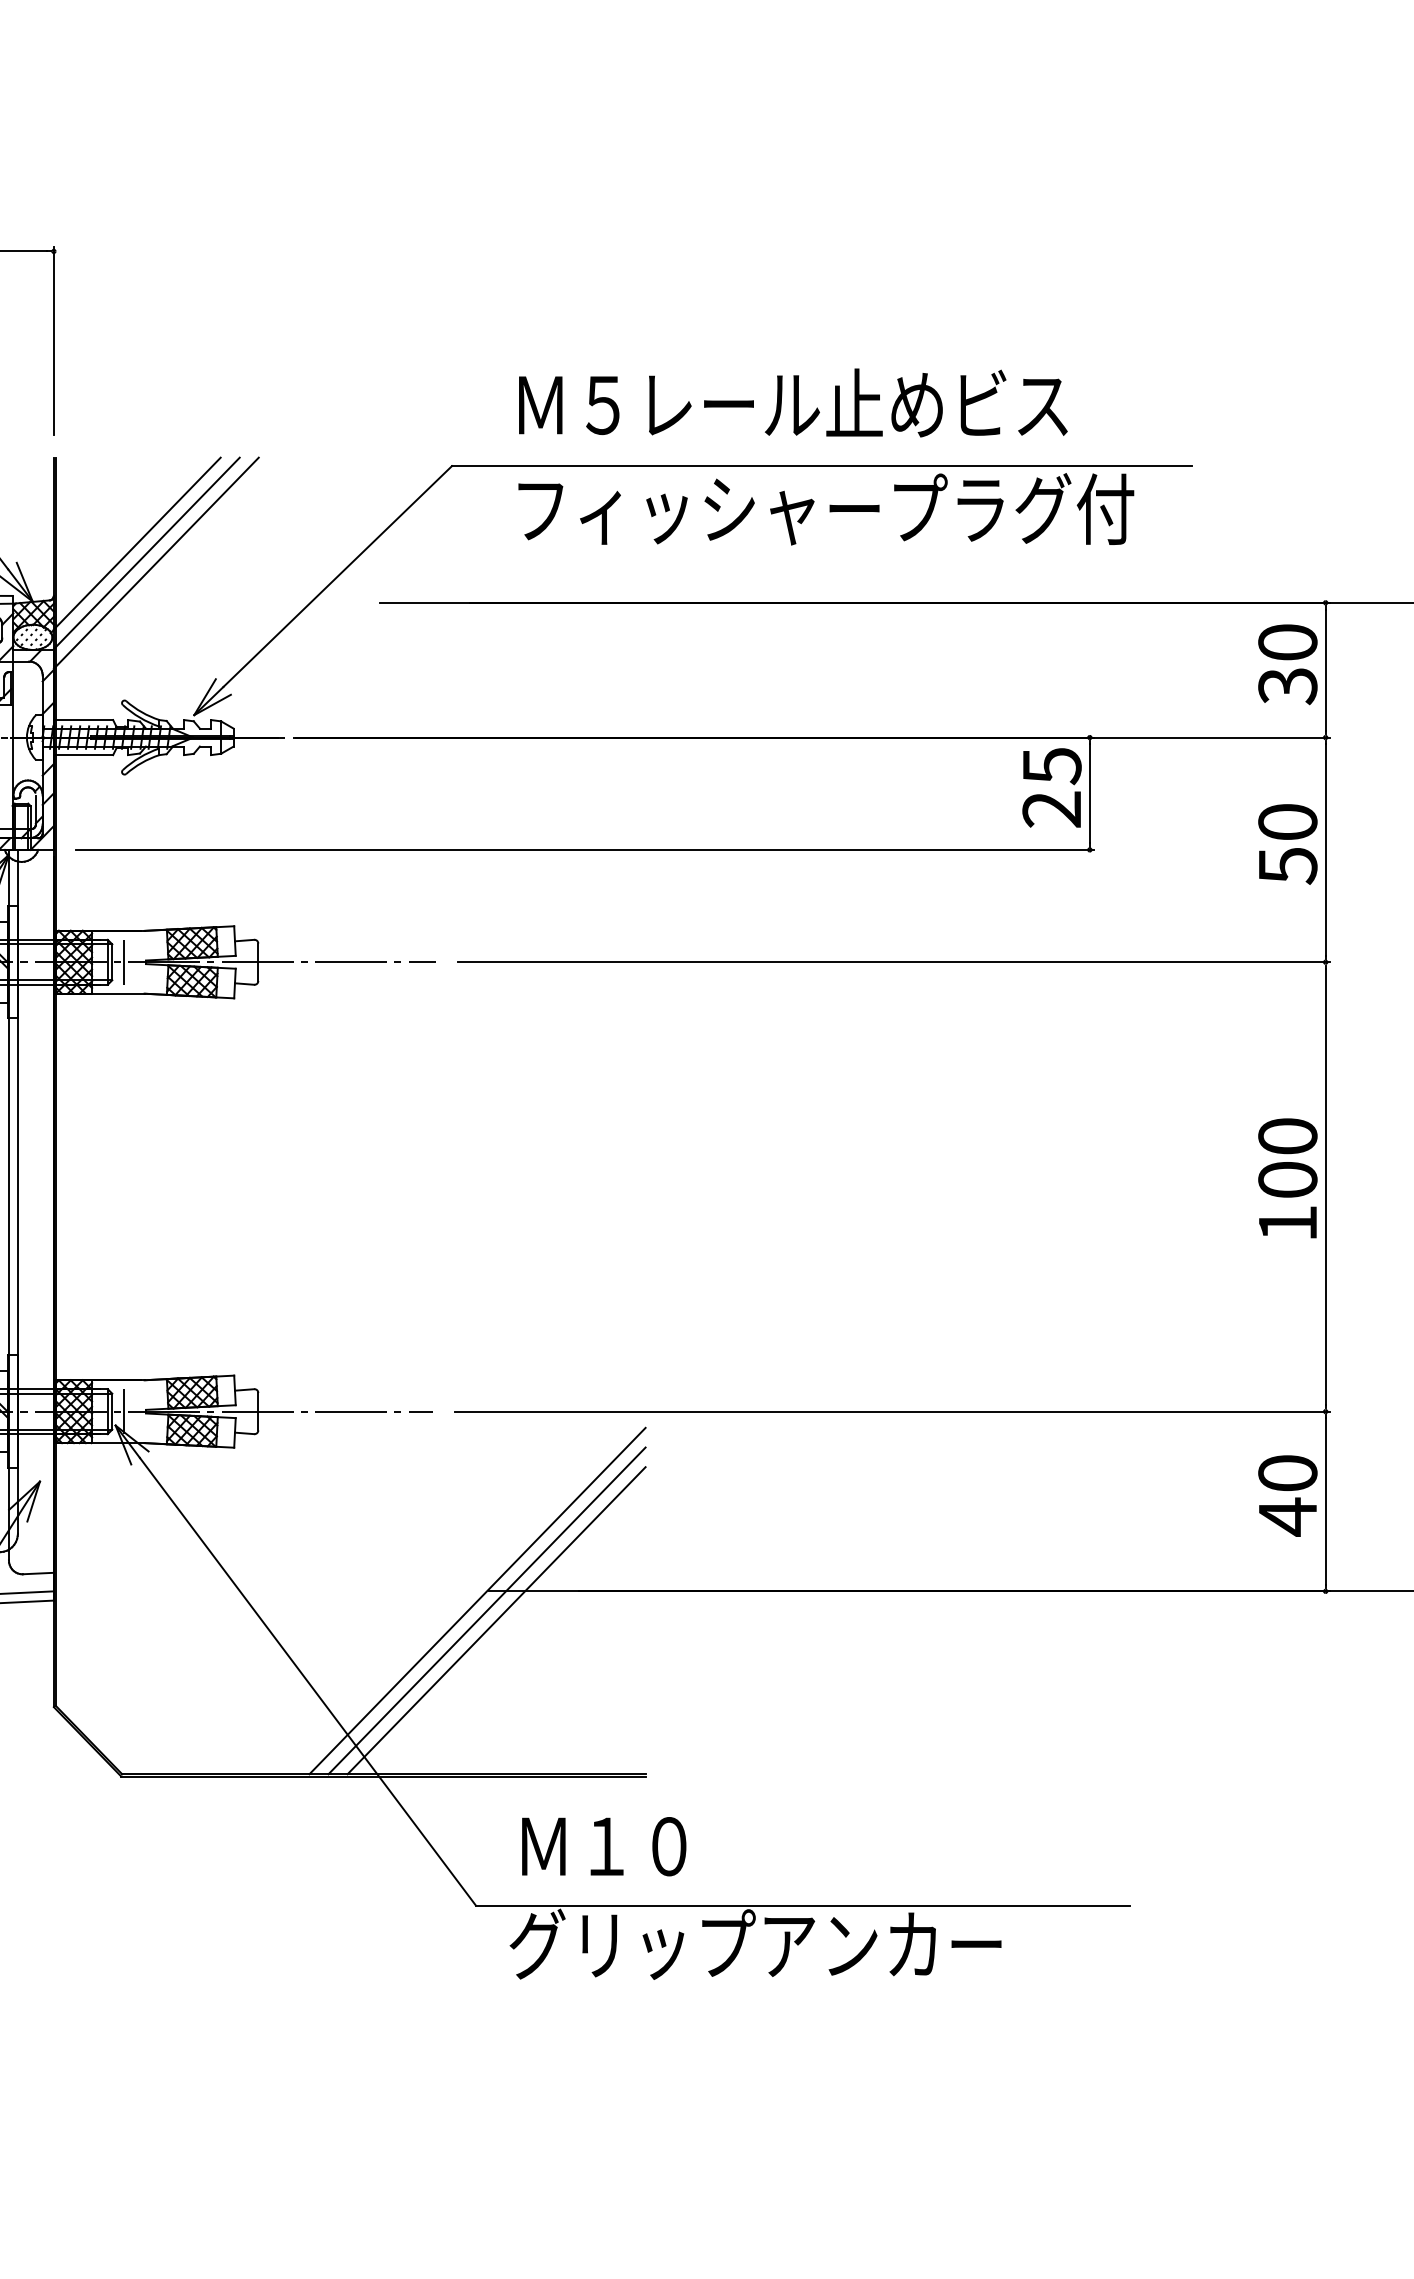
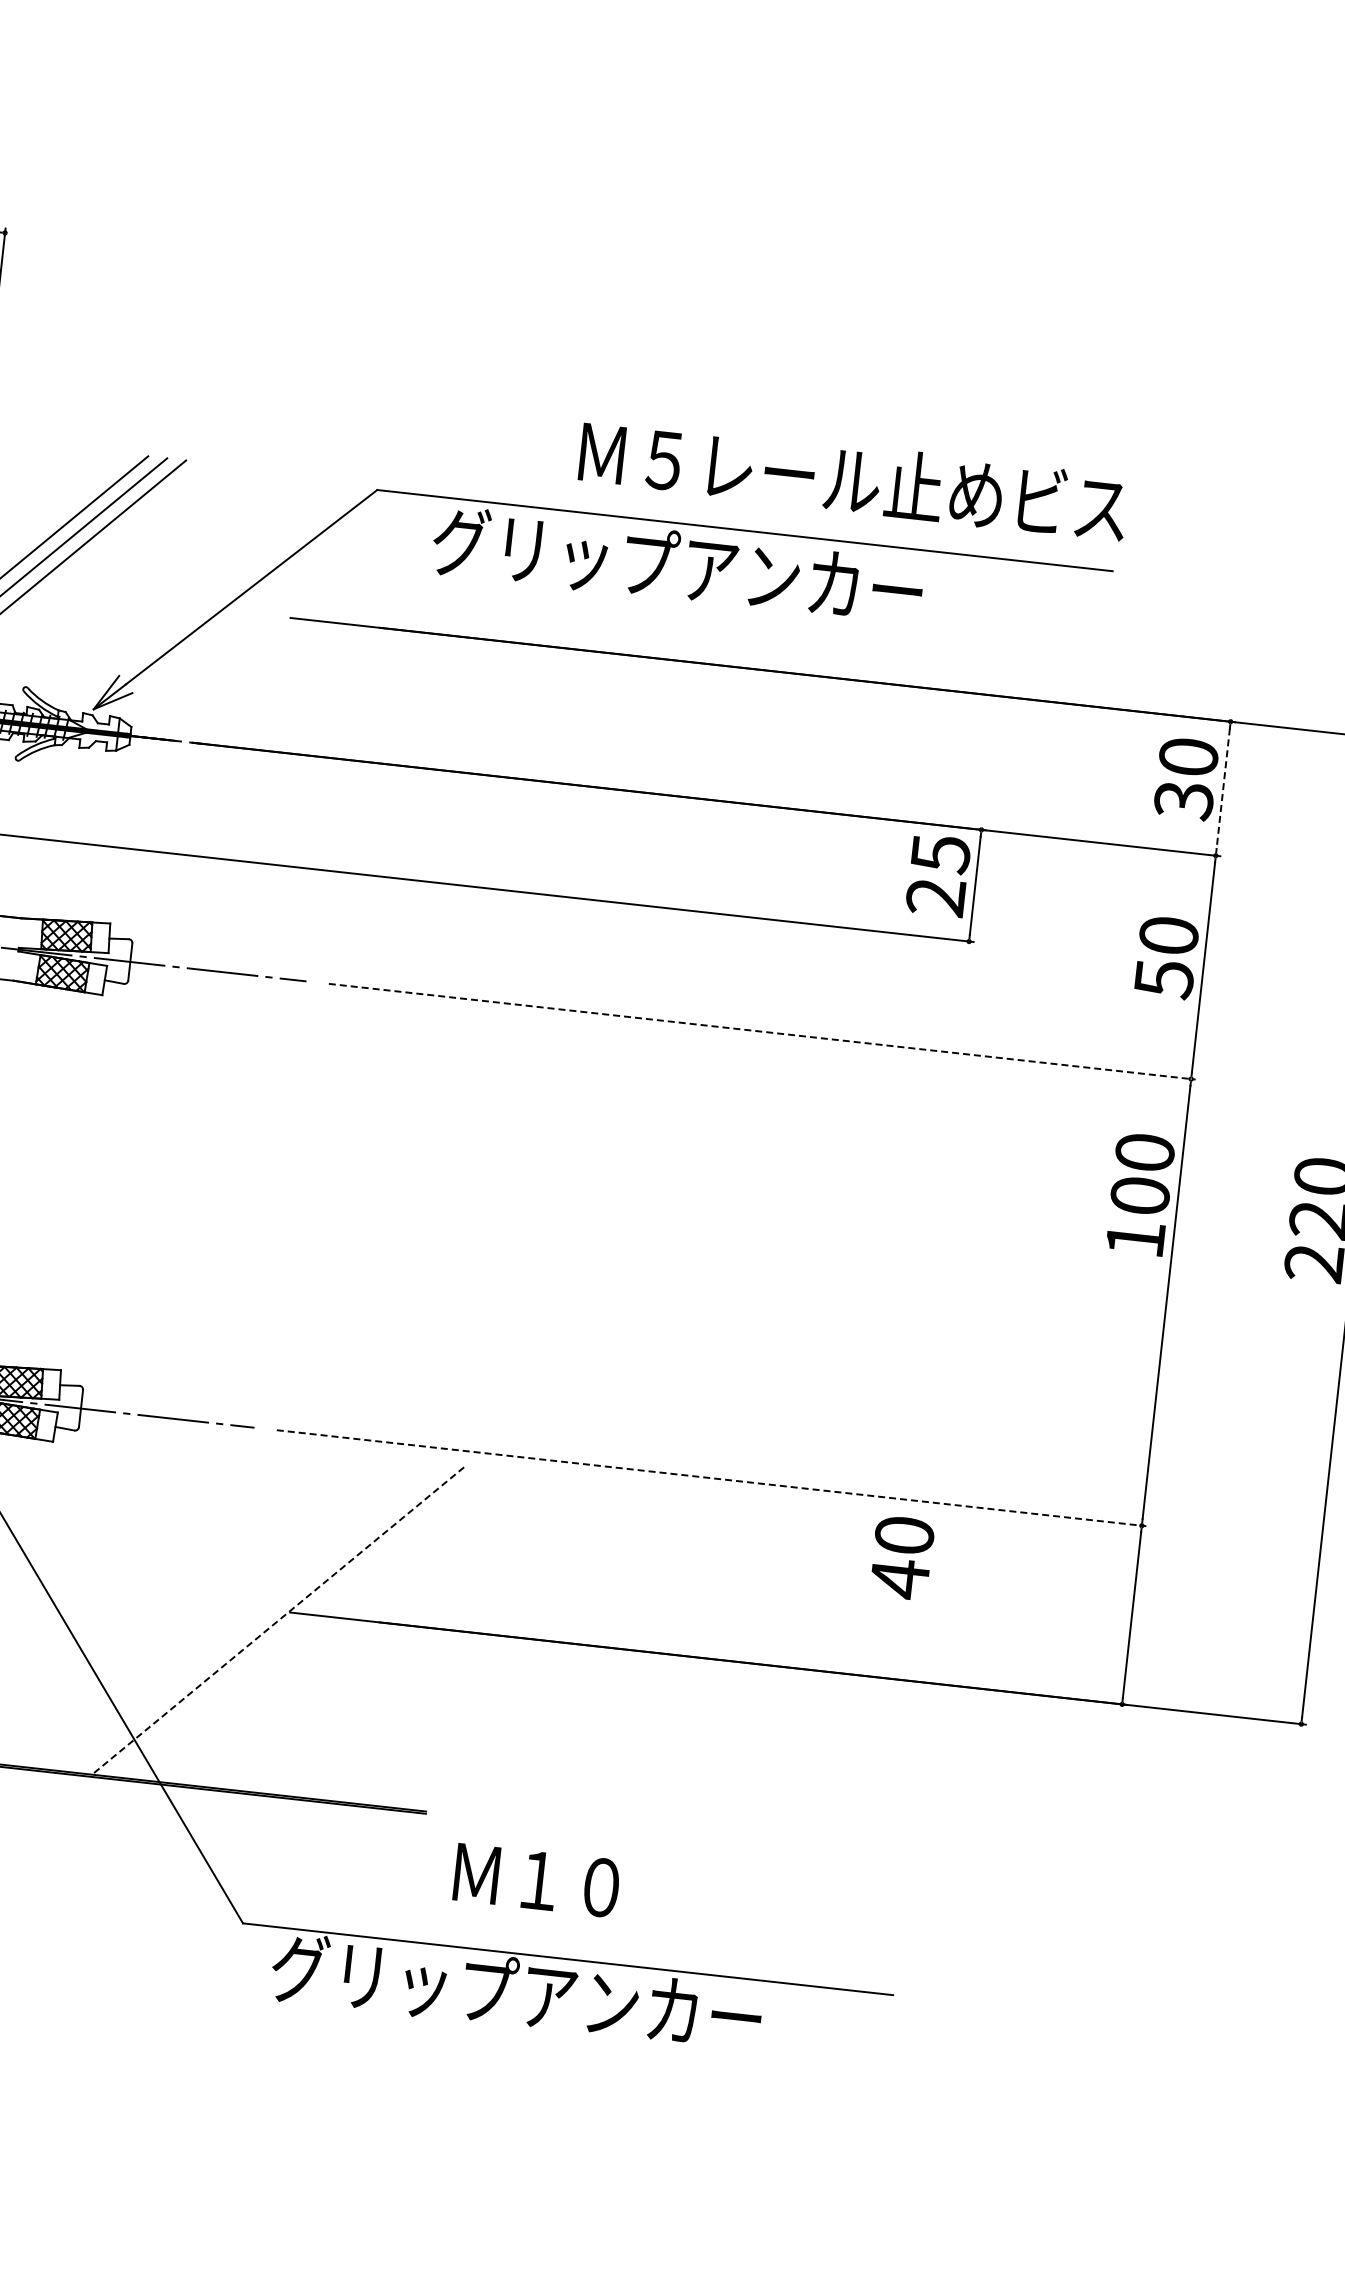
text: (793, 402) -> (853, 478), moved
text: (823, 509) -> (741, 573), フィッシャープラグ付 -> グリップアンカー
line: (1325, 670) -> (1223, 789), solid -> dashed
line: (894, 962) -> (762, 1031), solid -> dashed
text: (1287, 1178) -> (1140, 1194), moved
line: (893, 1411) -> (712, 1478), solid -> dashed
text: (1287, 1495) -> (901, 1557), moved
line: (477, 1601) -> (278, 1621), solid -> dashed
line: (486, 1610) -> (285, 1631), removed
line: (496, 1620) -> (294, 1642), removed
text: (604, 1846) -> (537, 1880), moved

